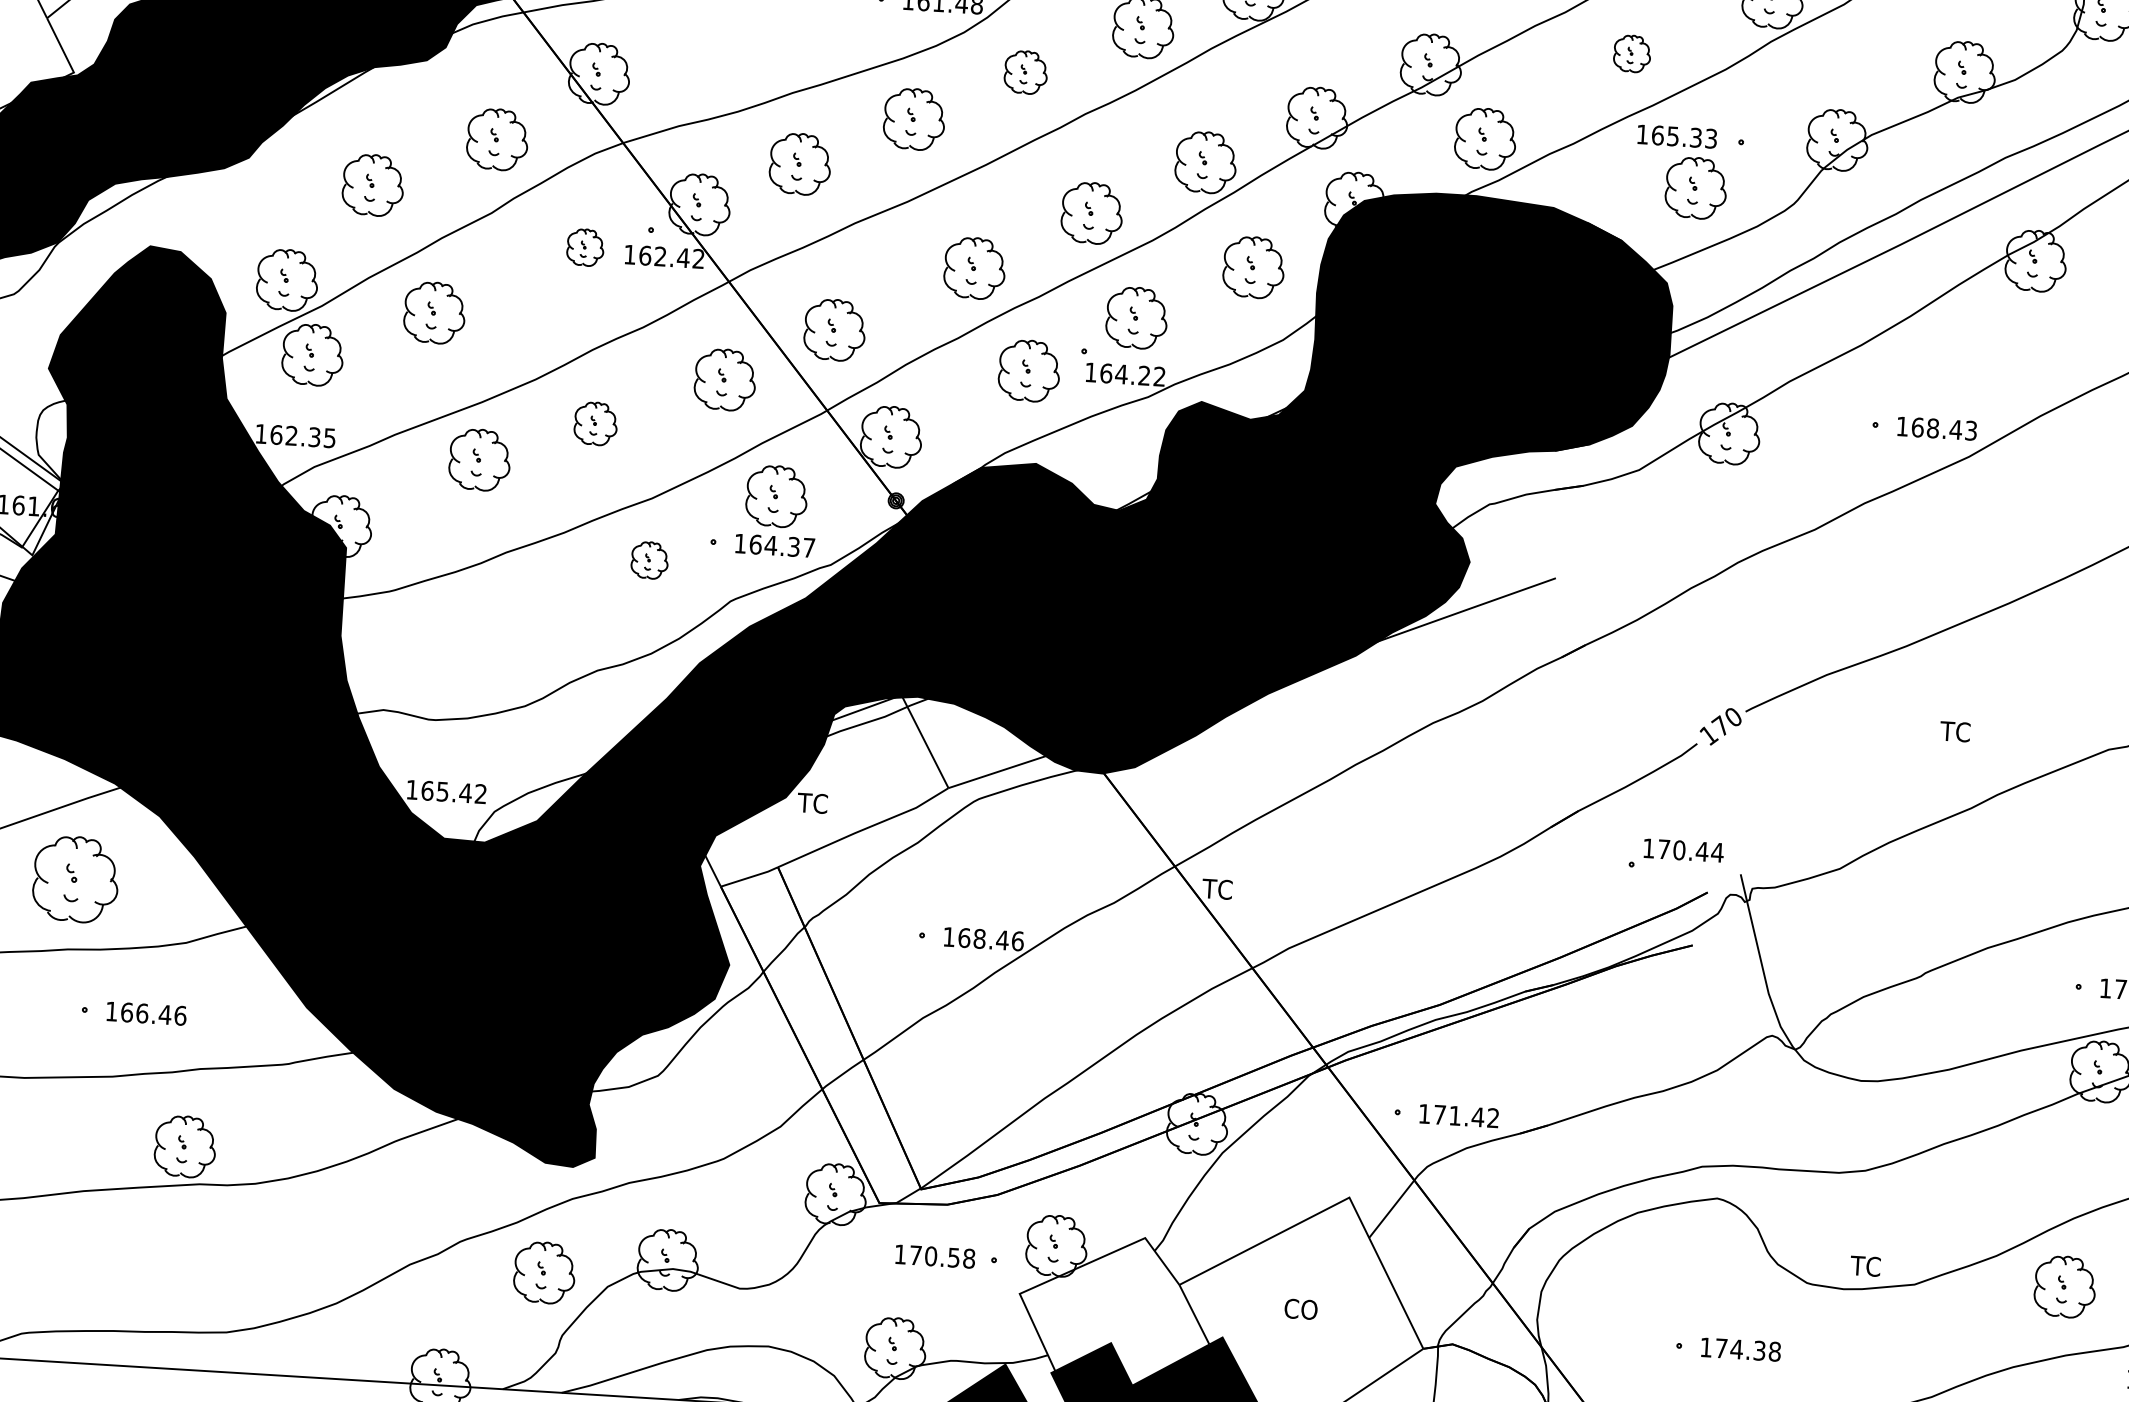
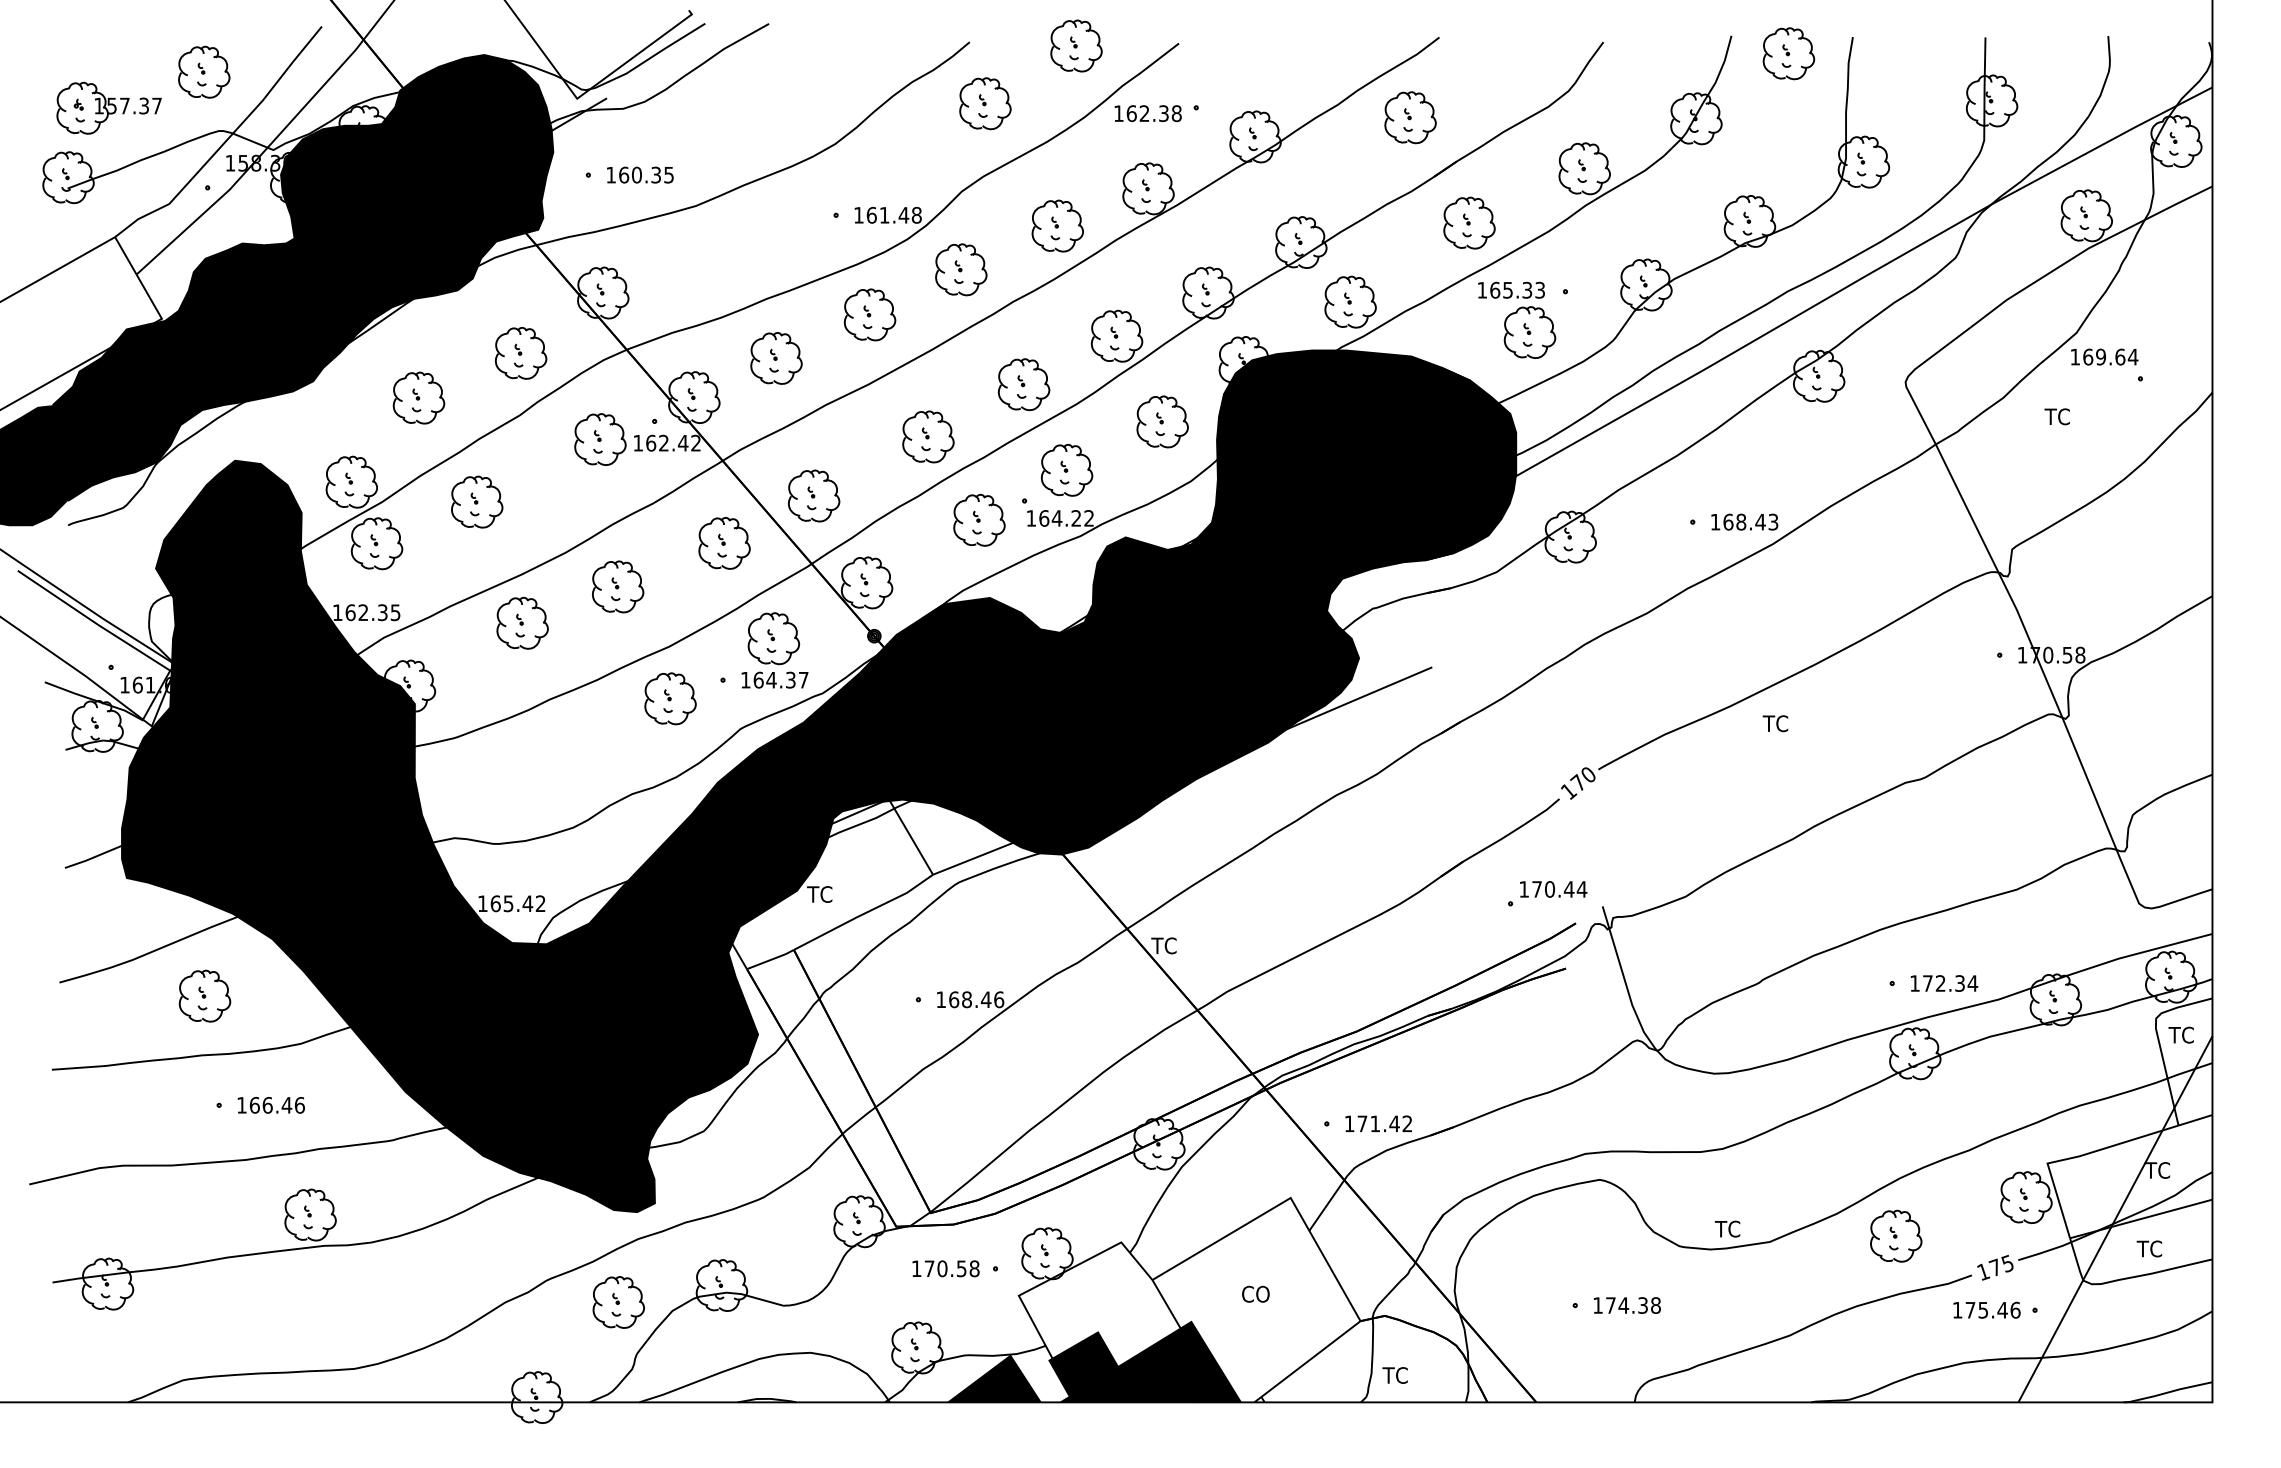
part: (1632, 53) -> (1469, 222), size x1.67
part: (1026, 72) -> (961, 269), size x1.43
part: (585, 247) -> (600, 439), size x1.67
part: (596, 423) -> (618, 586), size x1.43
part: (649, 559) -> (670, 698), size x1.67
text: (1955, 731) -> (1775, 723), moved
part: (75, 878) -> (204, 995), size x0.71

